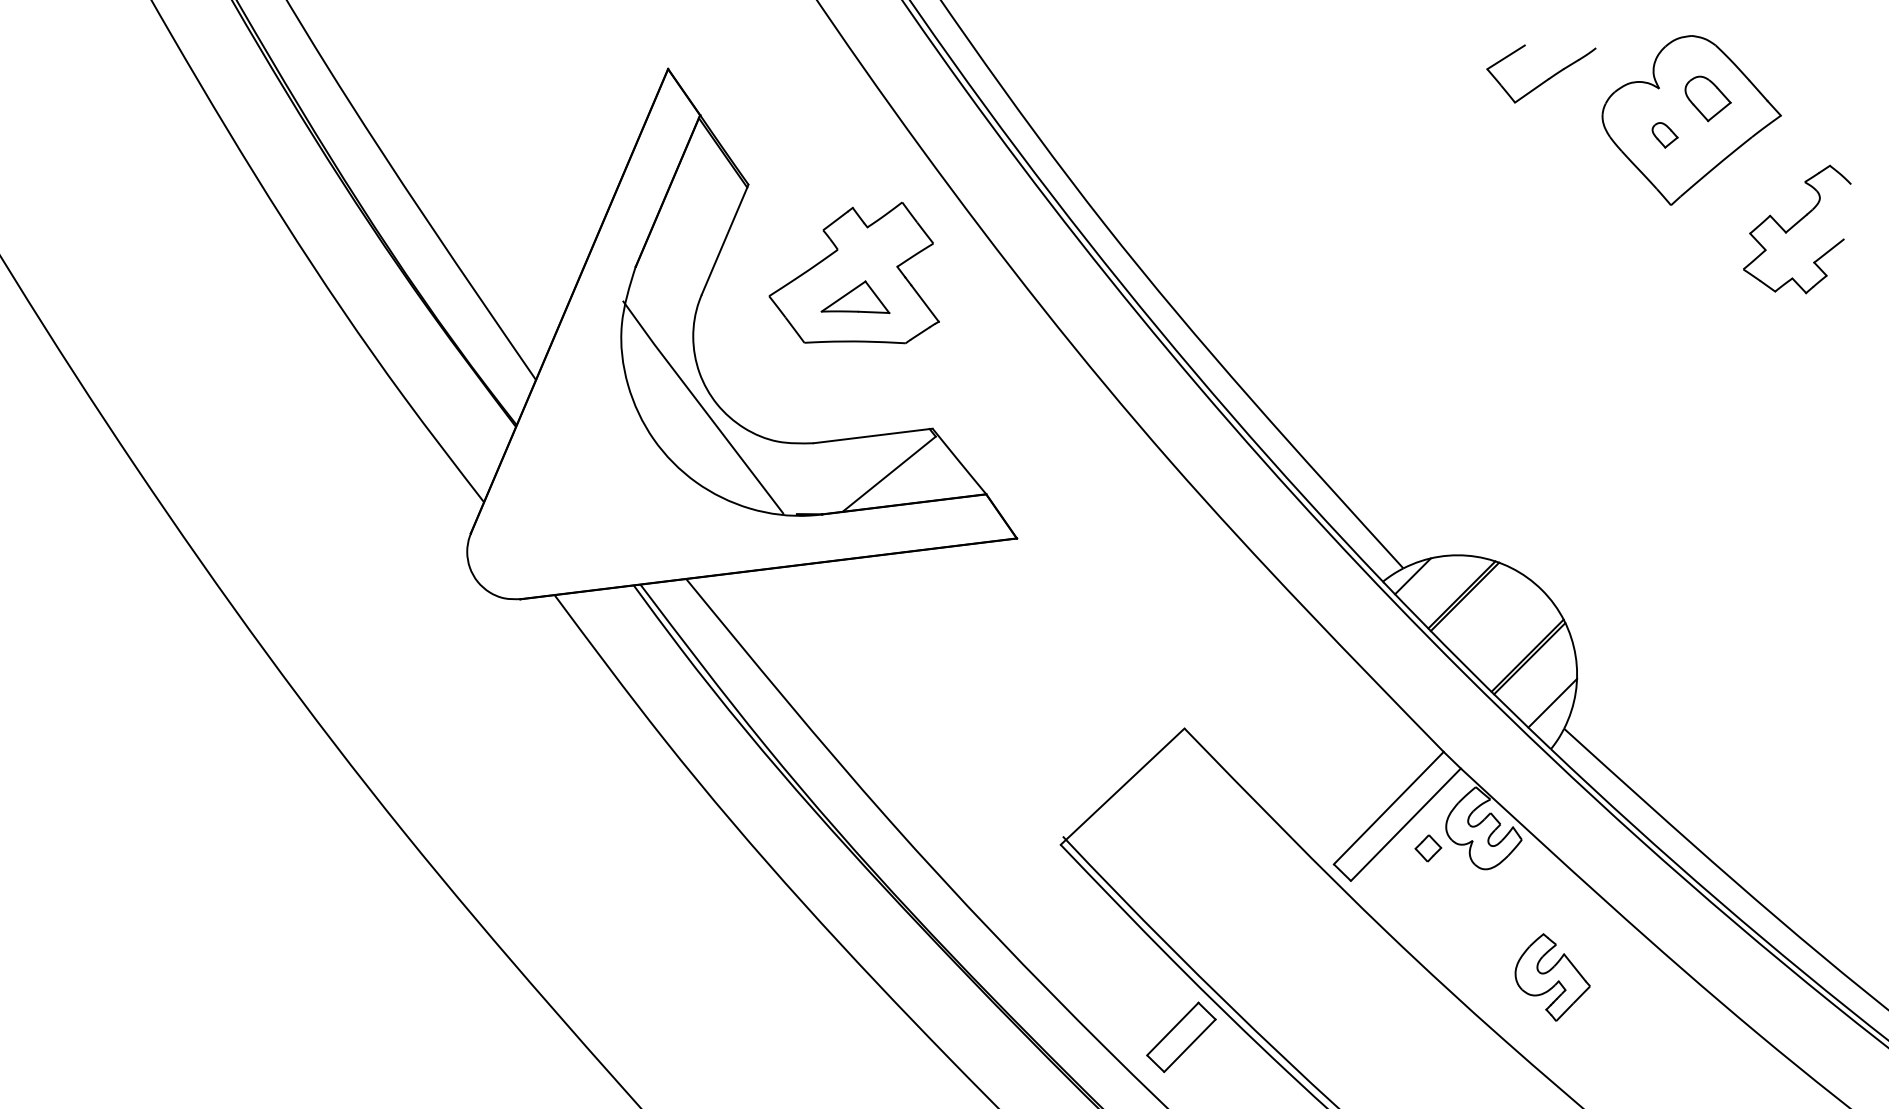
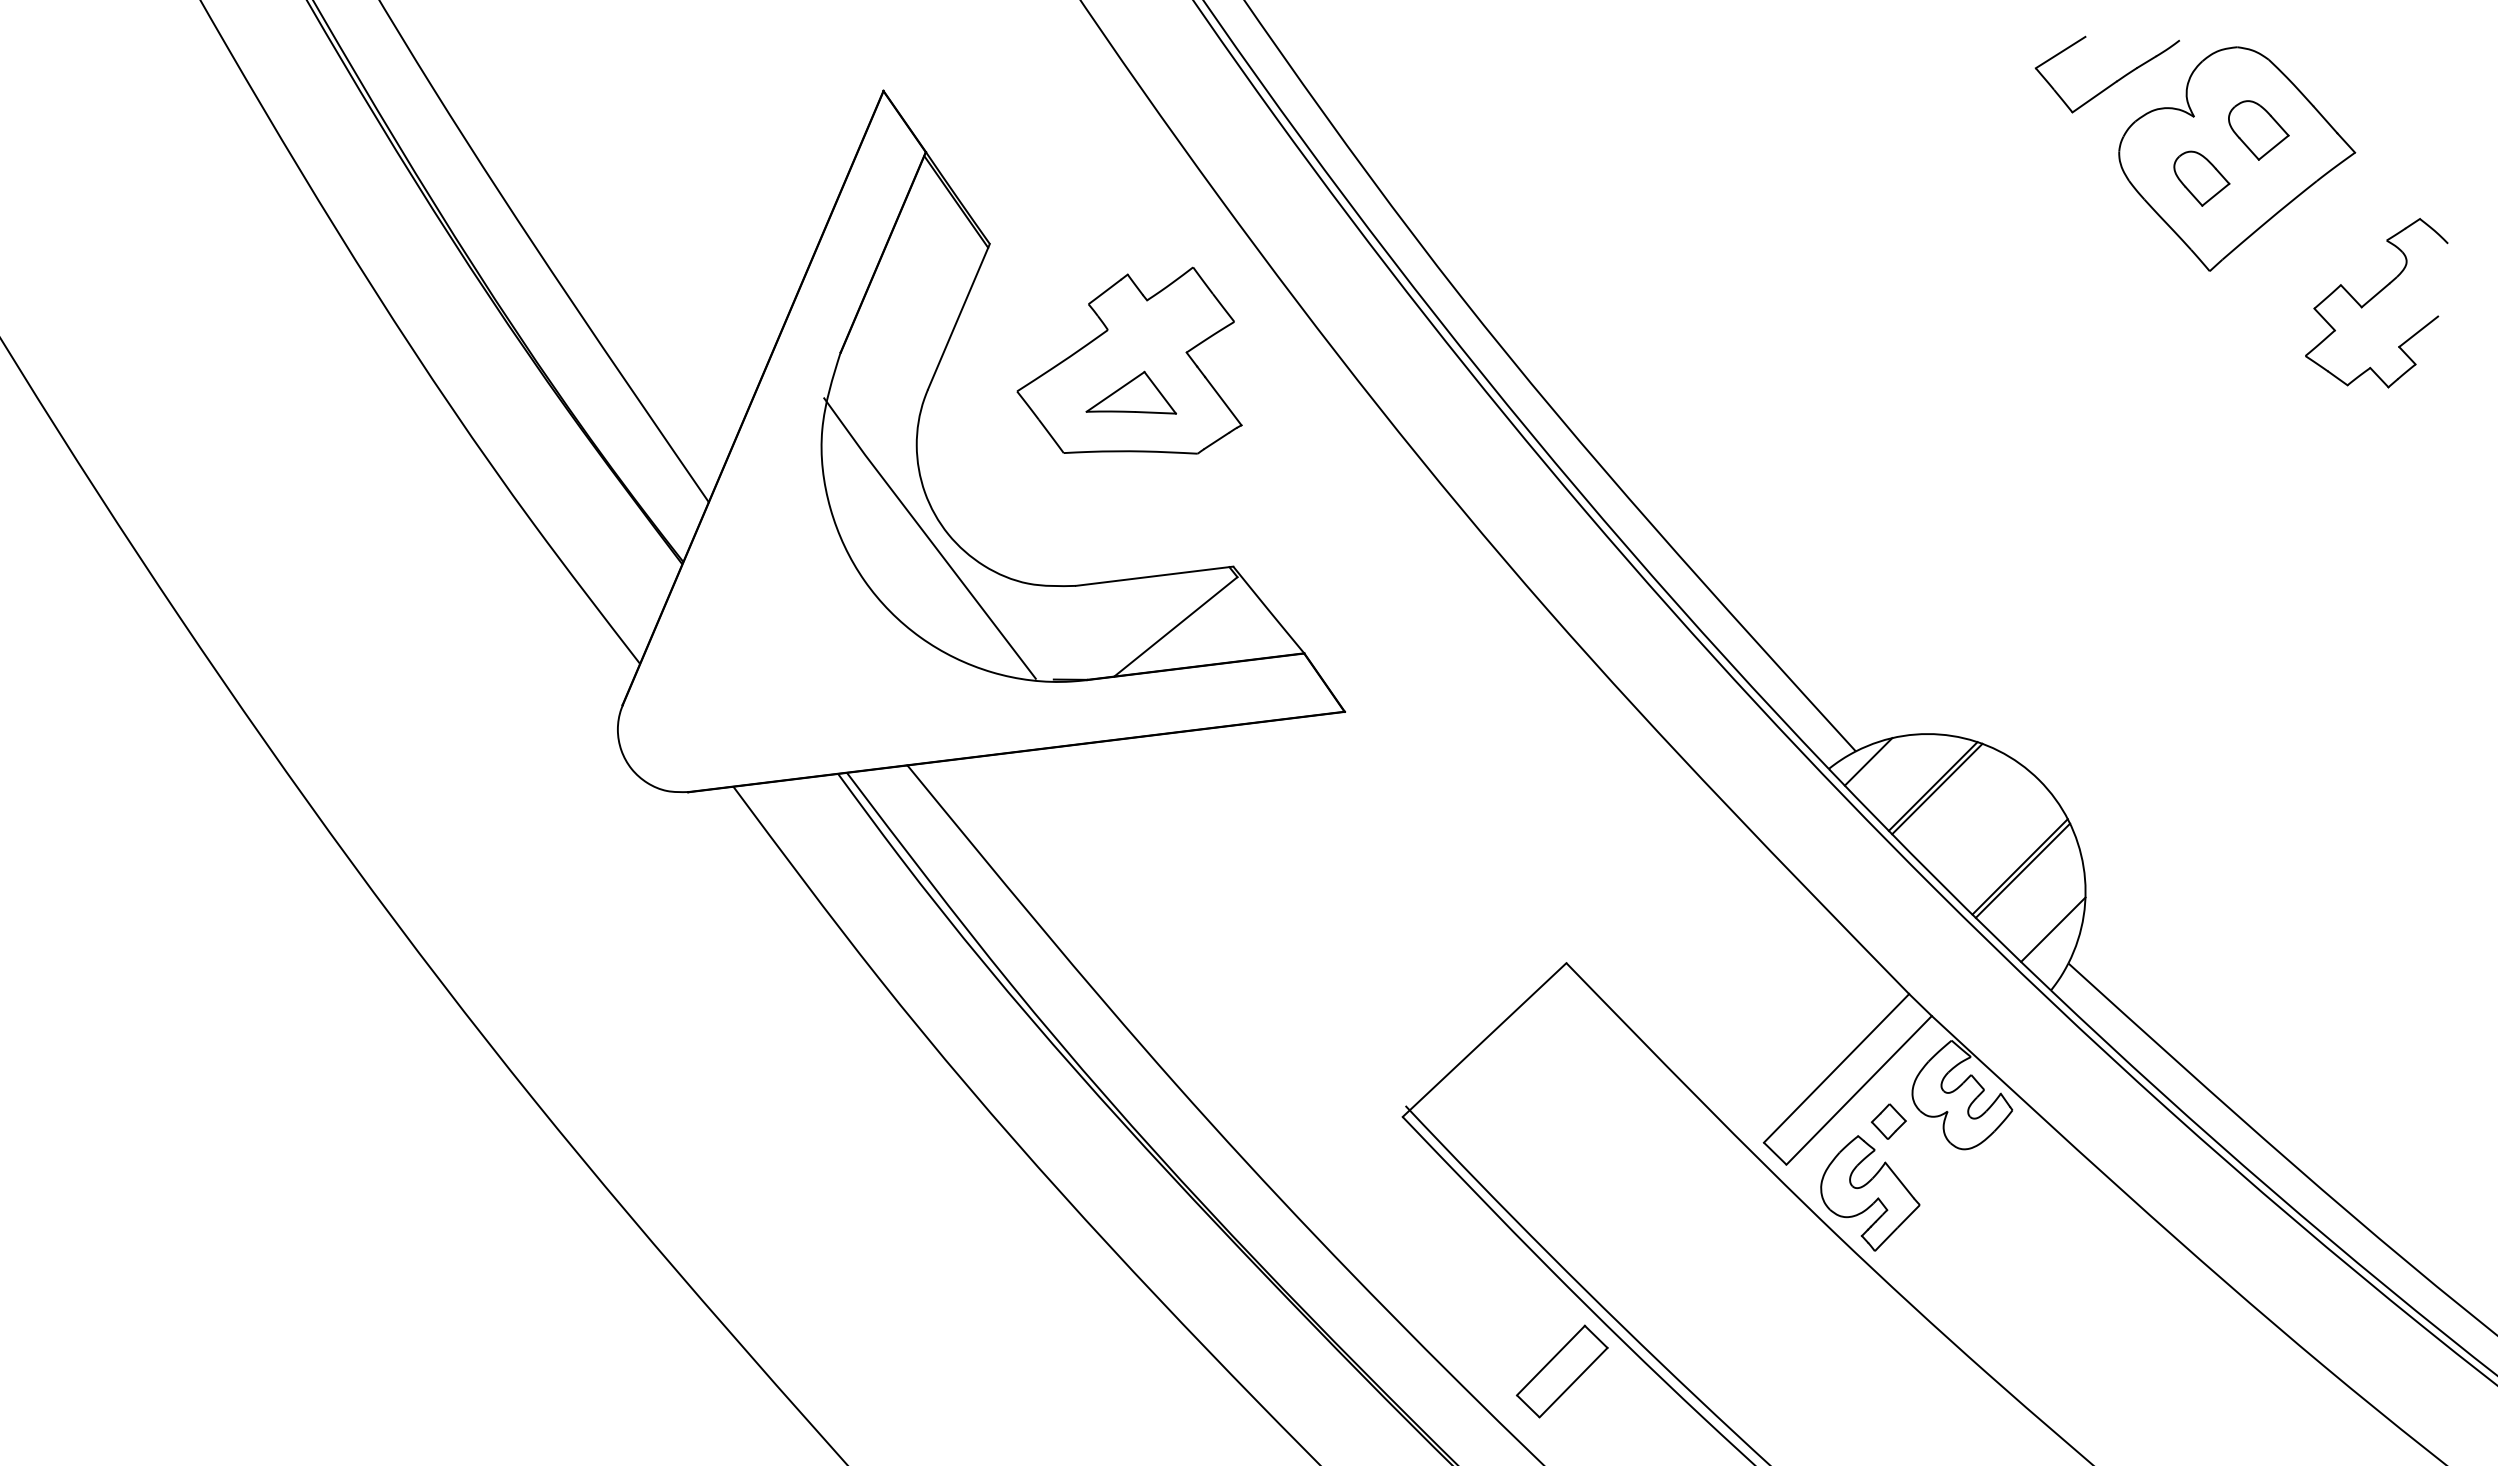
part: (1546, 79) -> (2114, 81), moved
part: (1664, 135) -> (2201, 178), size x1.67
part: (1552, 977) -> (1870, 1193), moved

